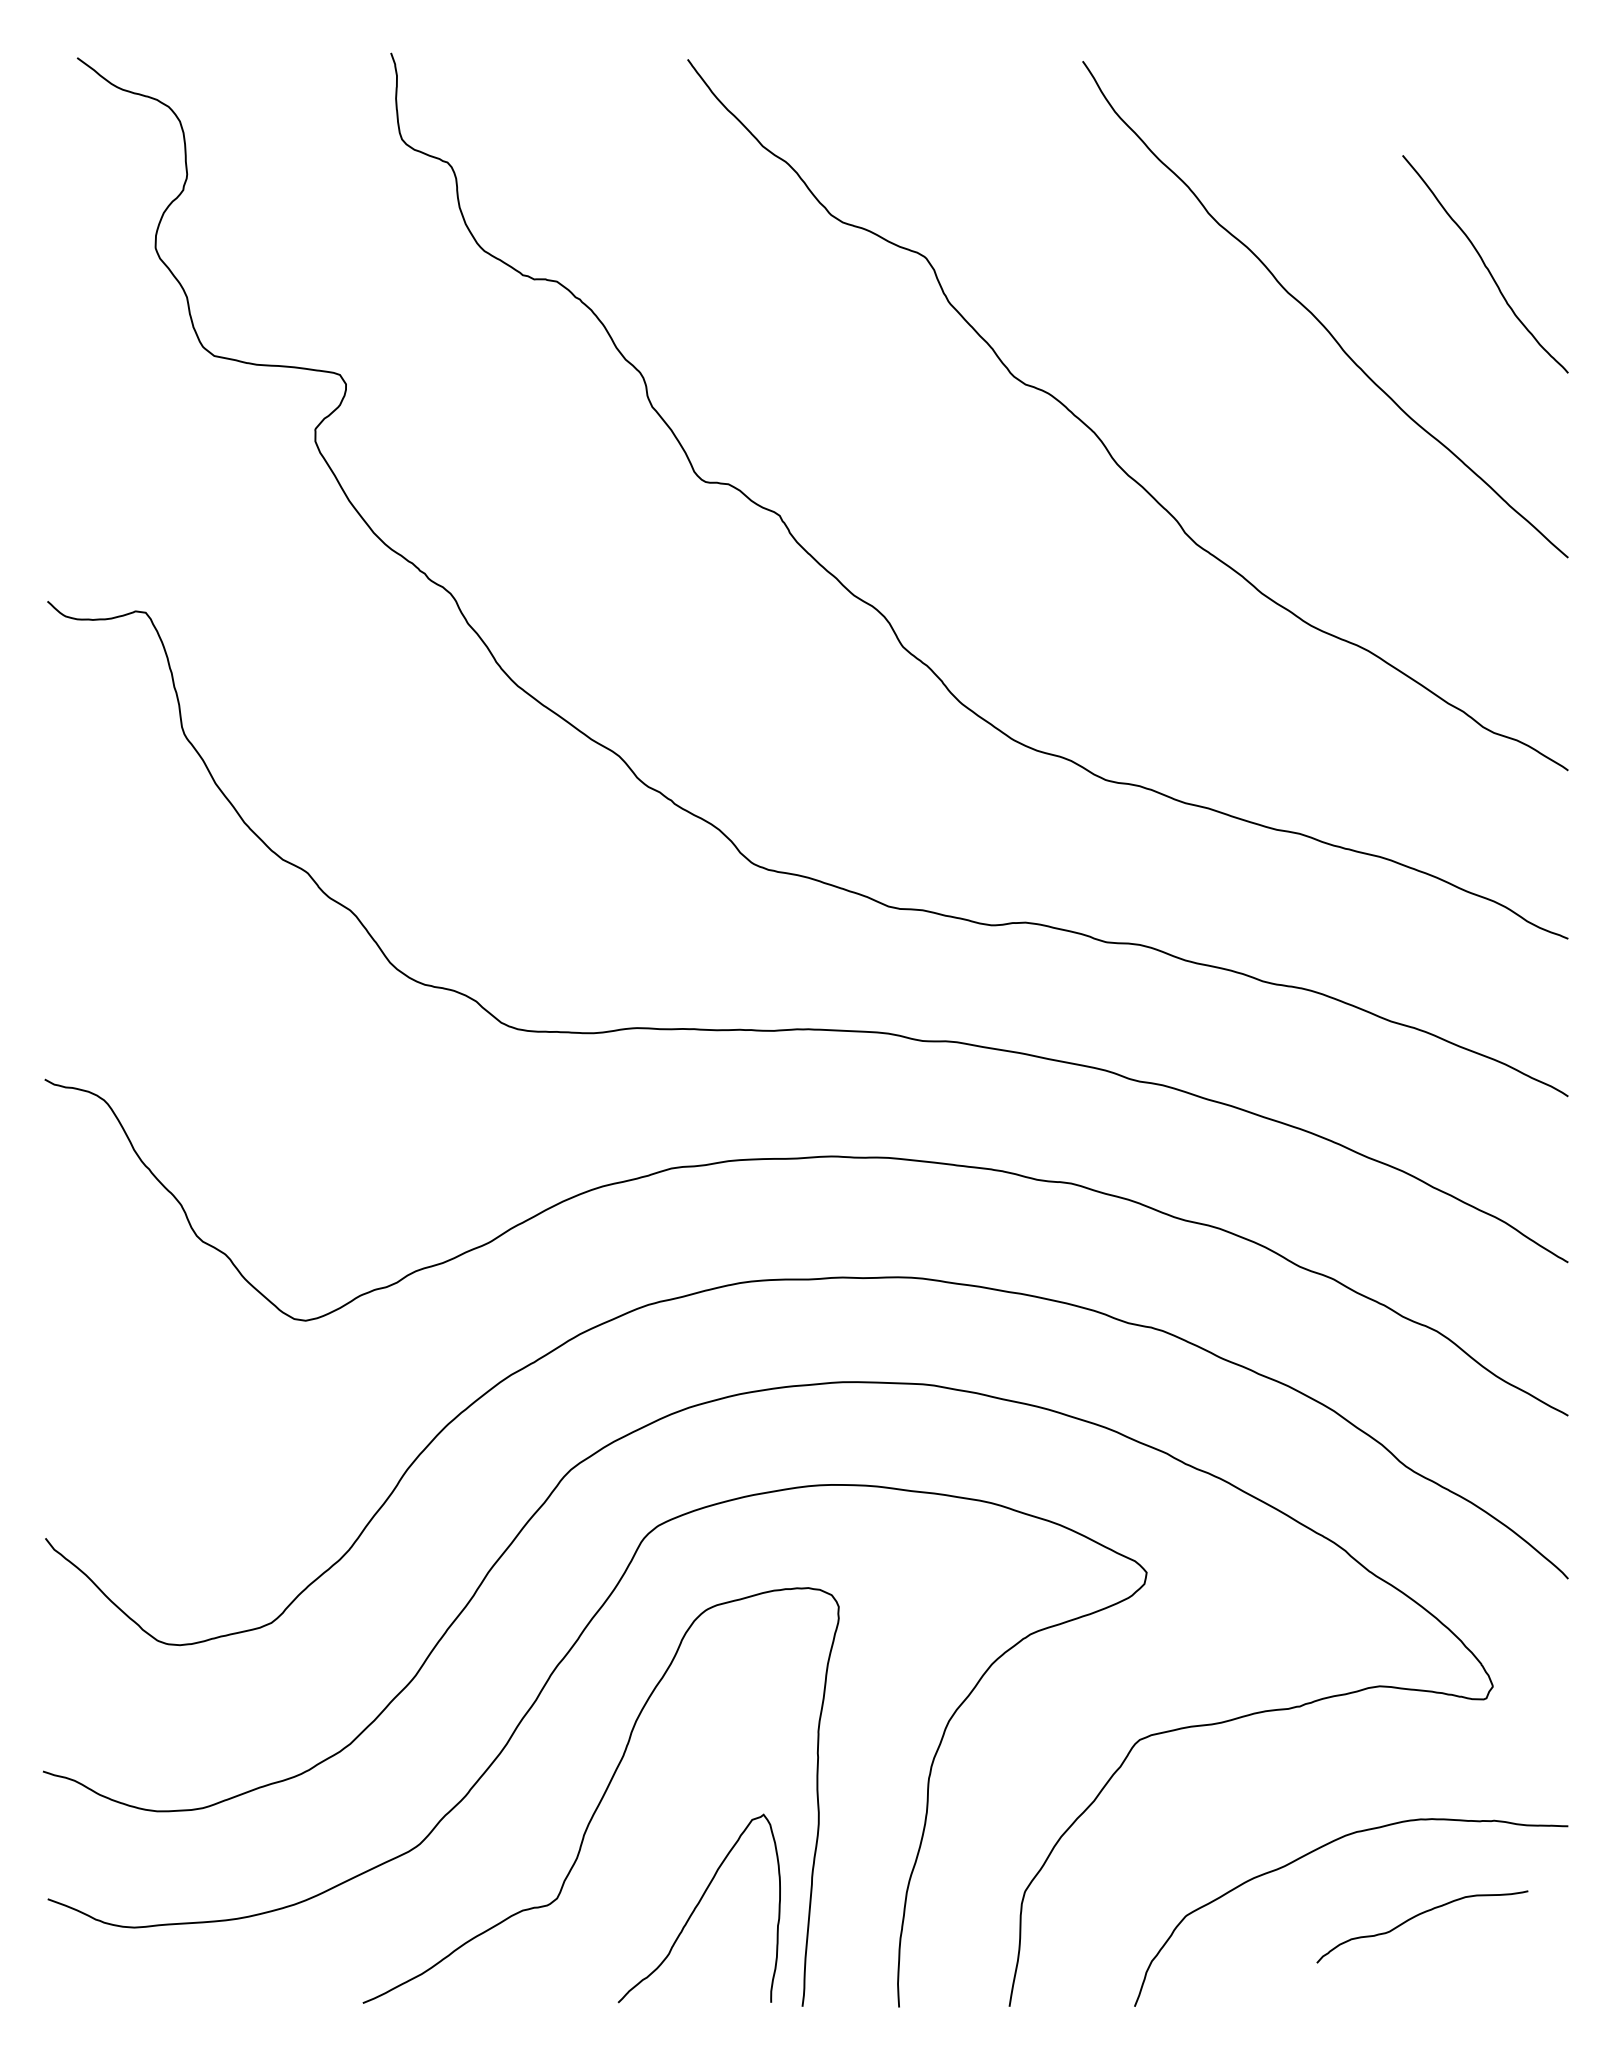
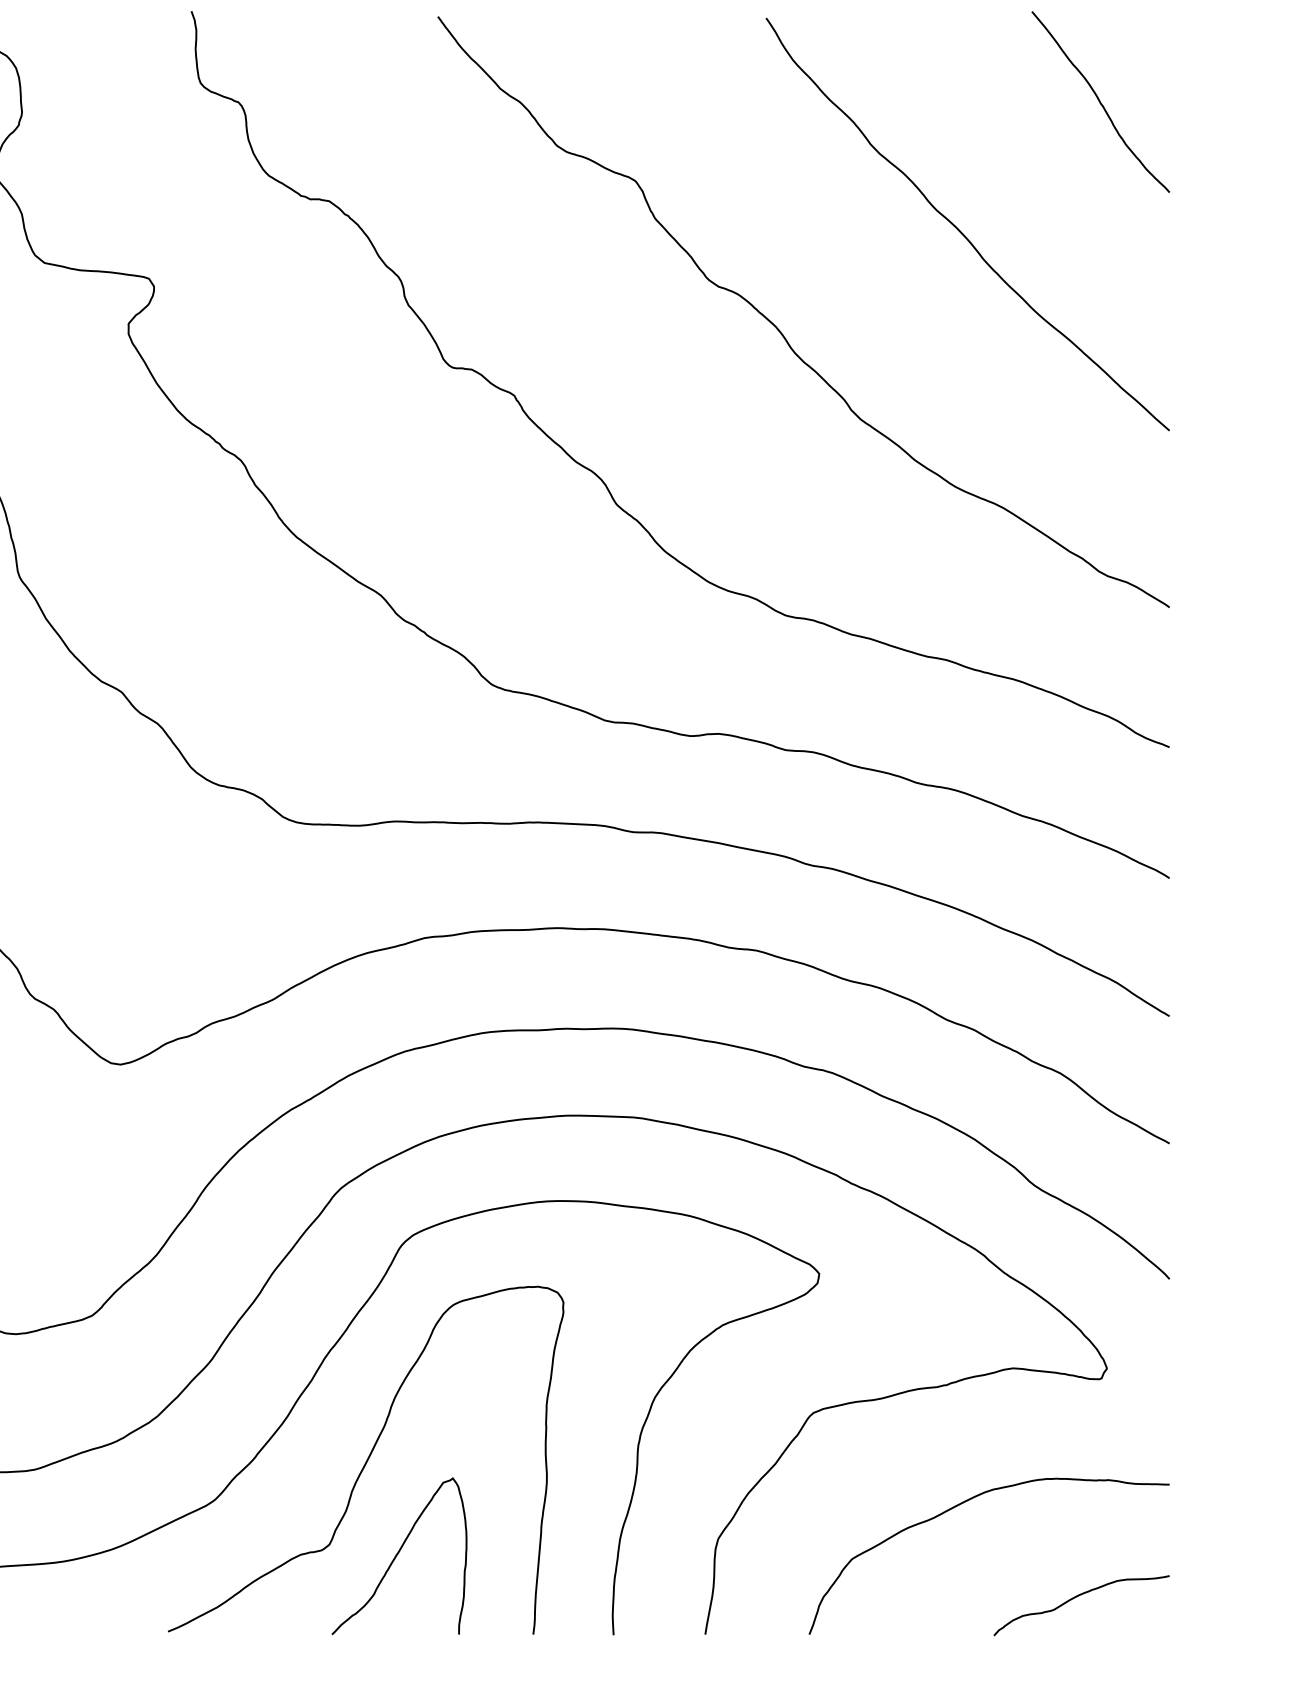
curve: (1485, 264) -> (1100, 102), moved
curve: (696, 1908) -> (397, 1556), moved
curve: (1417, 1916) -> (1077, 1597), moved

